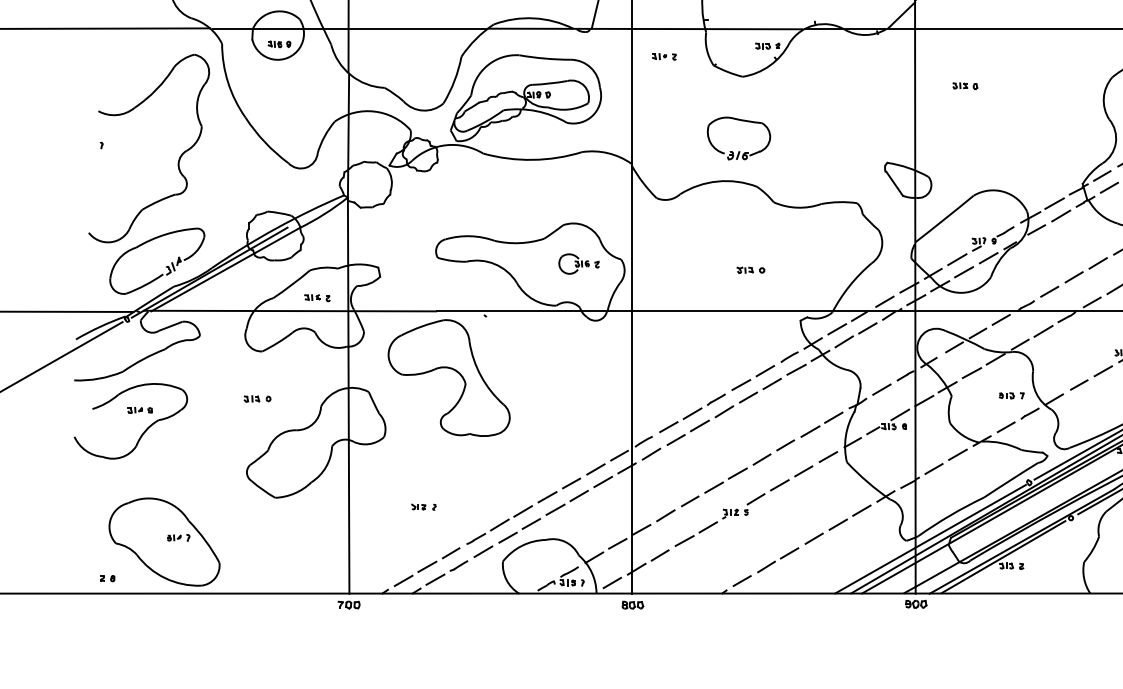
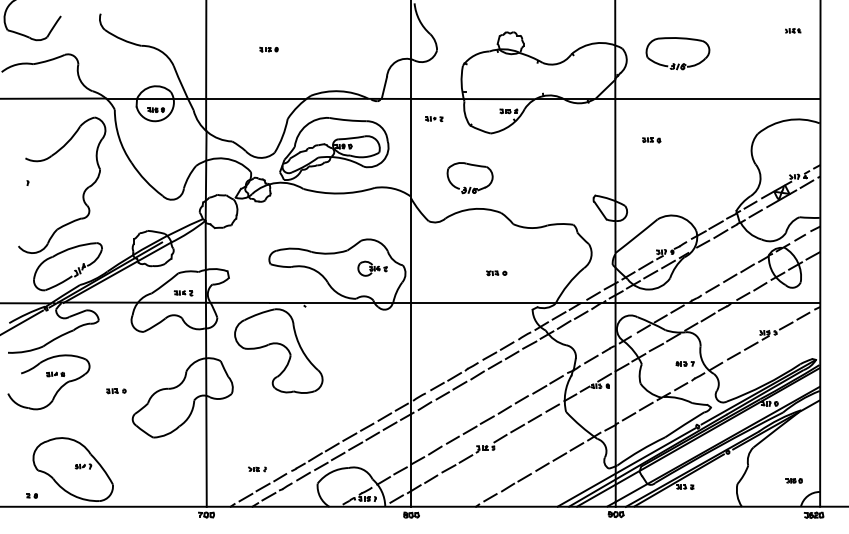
part: (738, 151) -> (469, 187), moved
part: (257, 399) -> (116, 391), moved
part: (423, 507) -> (257, 469), moved

